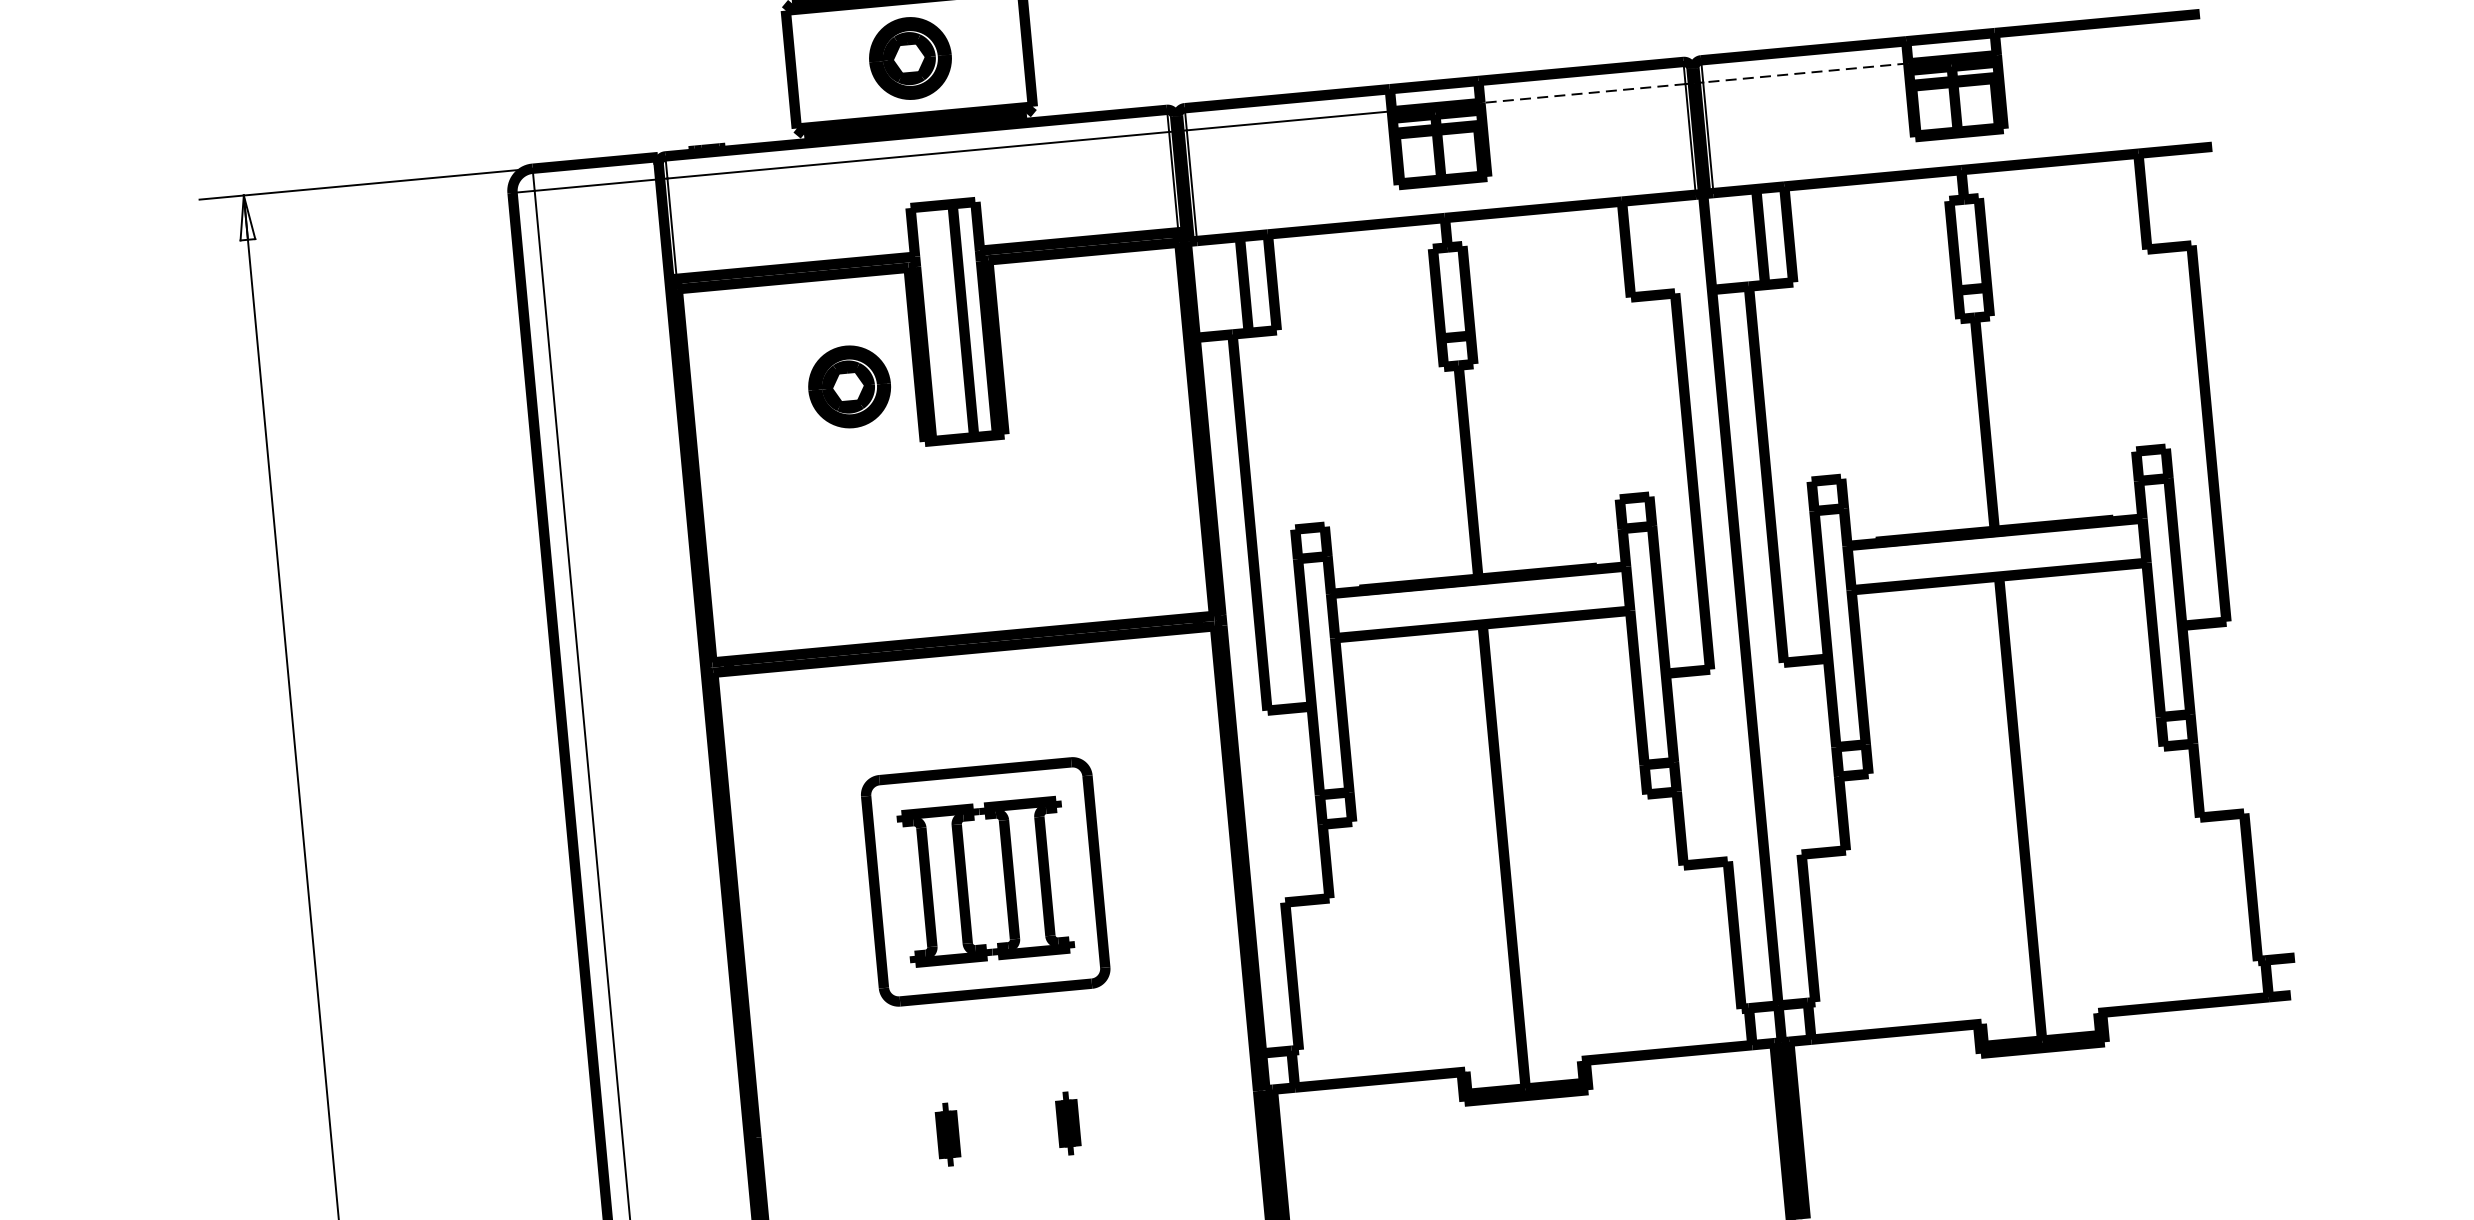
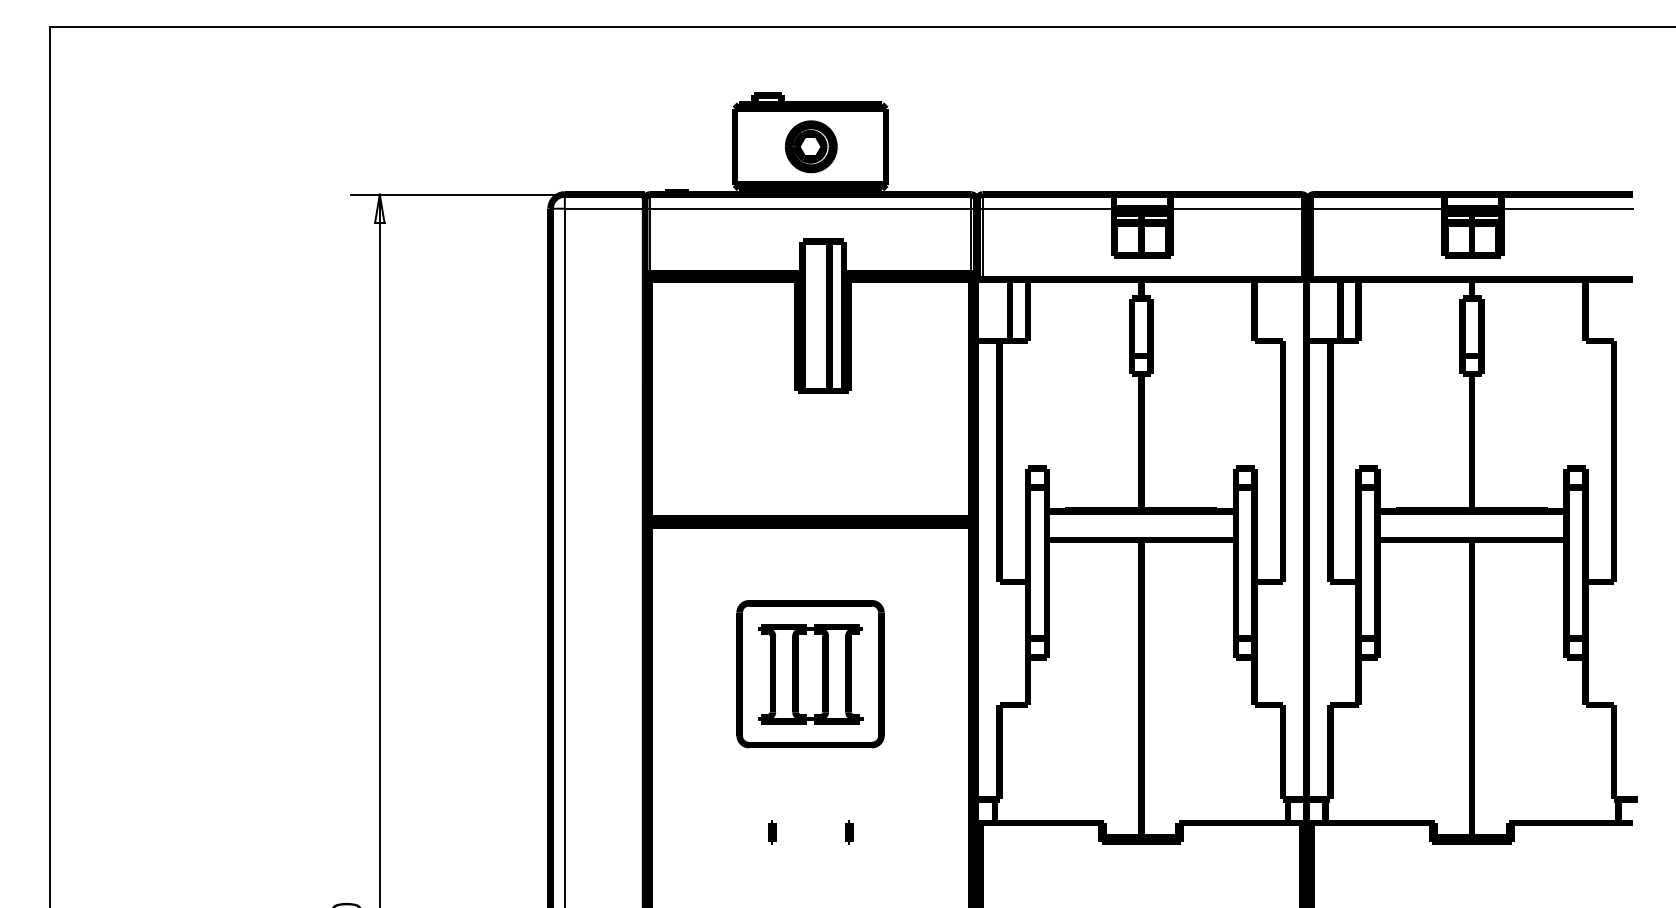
line: (2098, 45) -> (1566, 208), added
line: (1806, 72) -> (1379, 208), dashed -> solid
line: (1583, 93) -> (1236, 208), dashed -> solid
part: (848, 386) -> (752, 351), removed
part: (1069, 1123) -> (849, 832), size x0.62
part: (949, 1134) -> (772, 832), size x0.62

